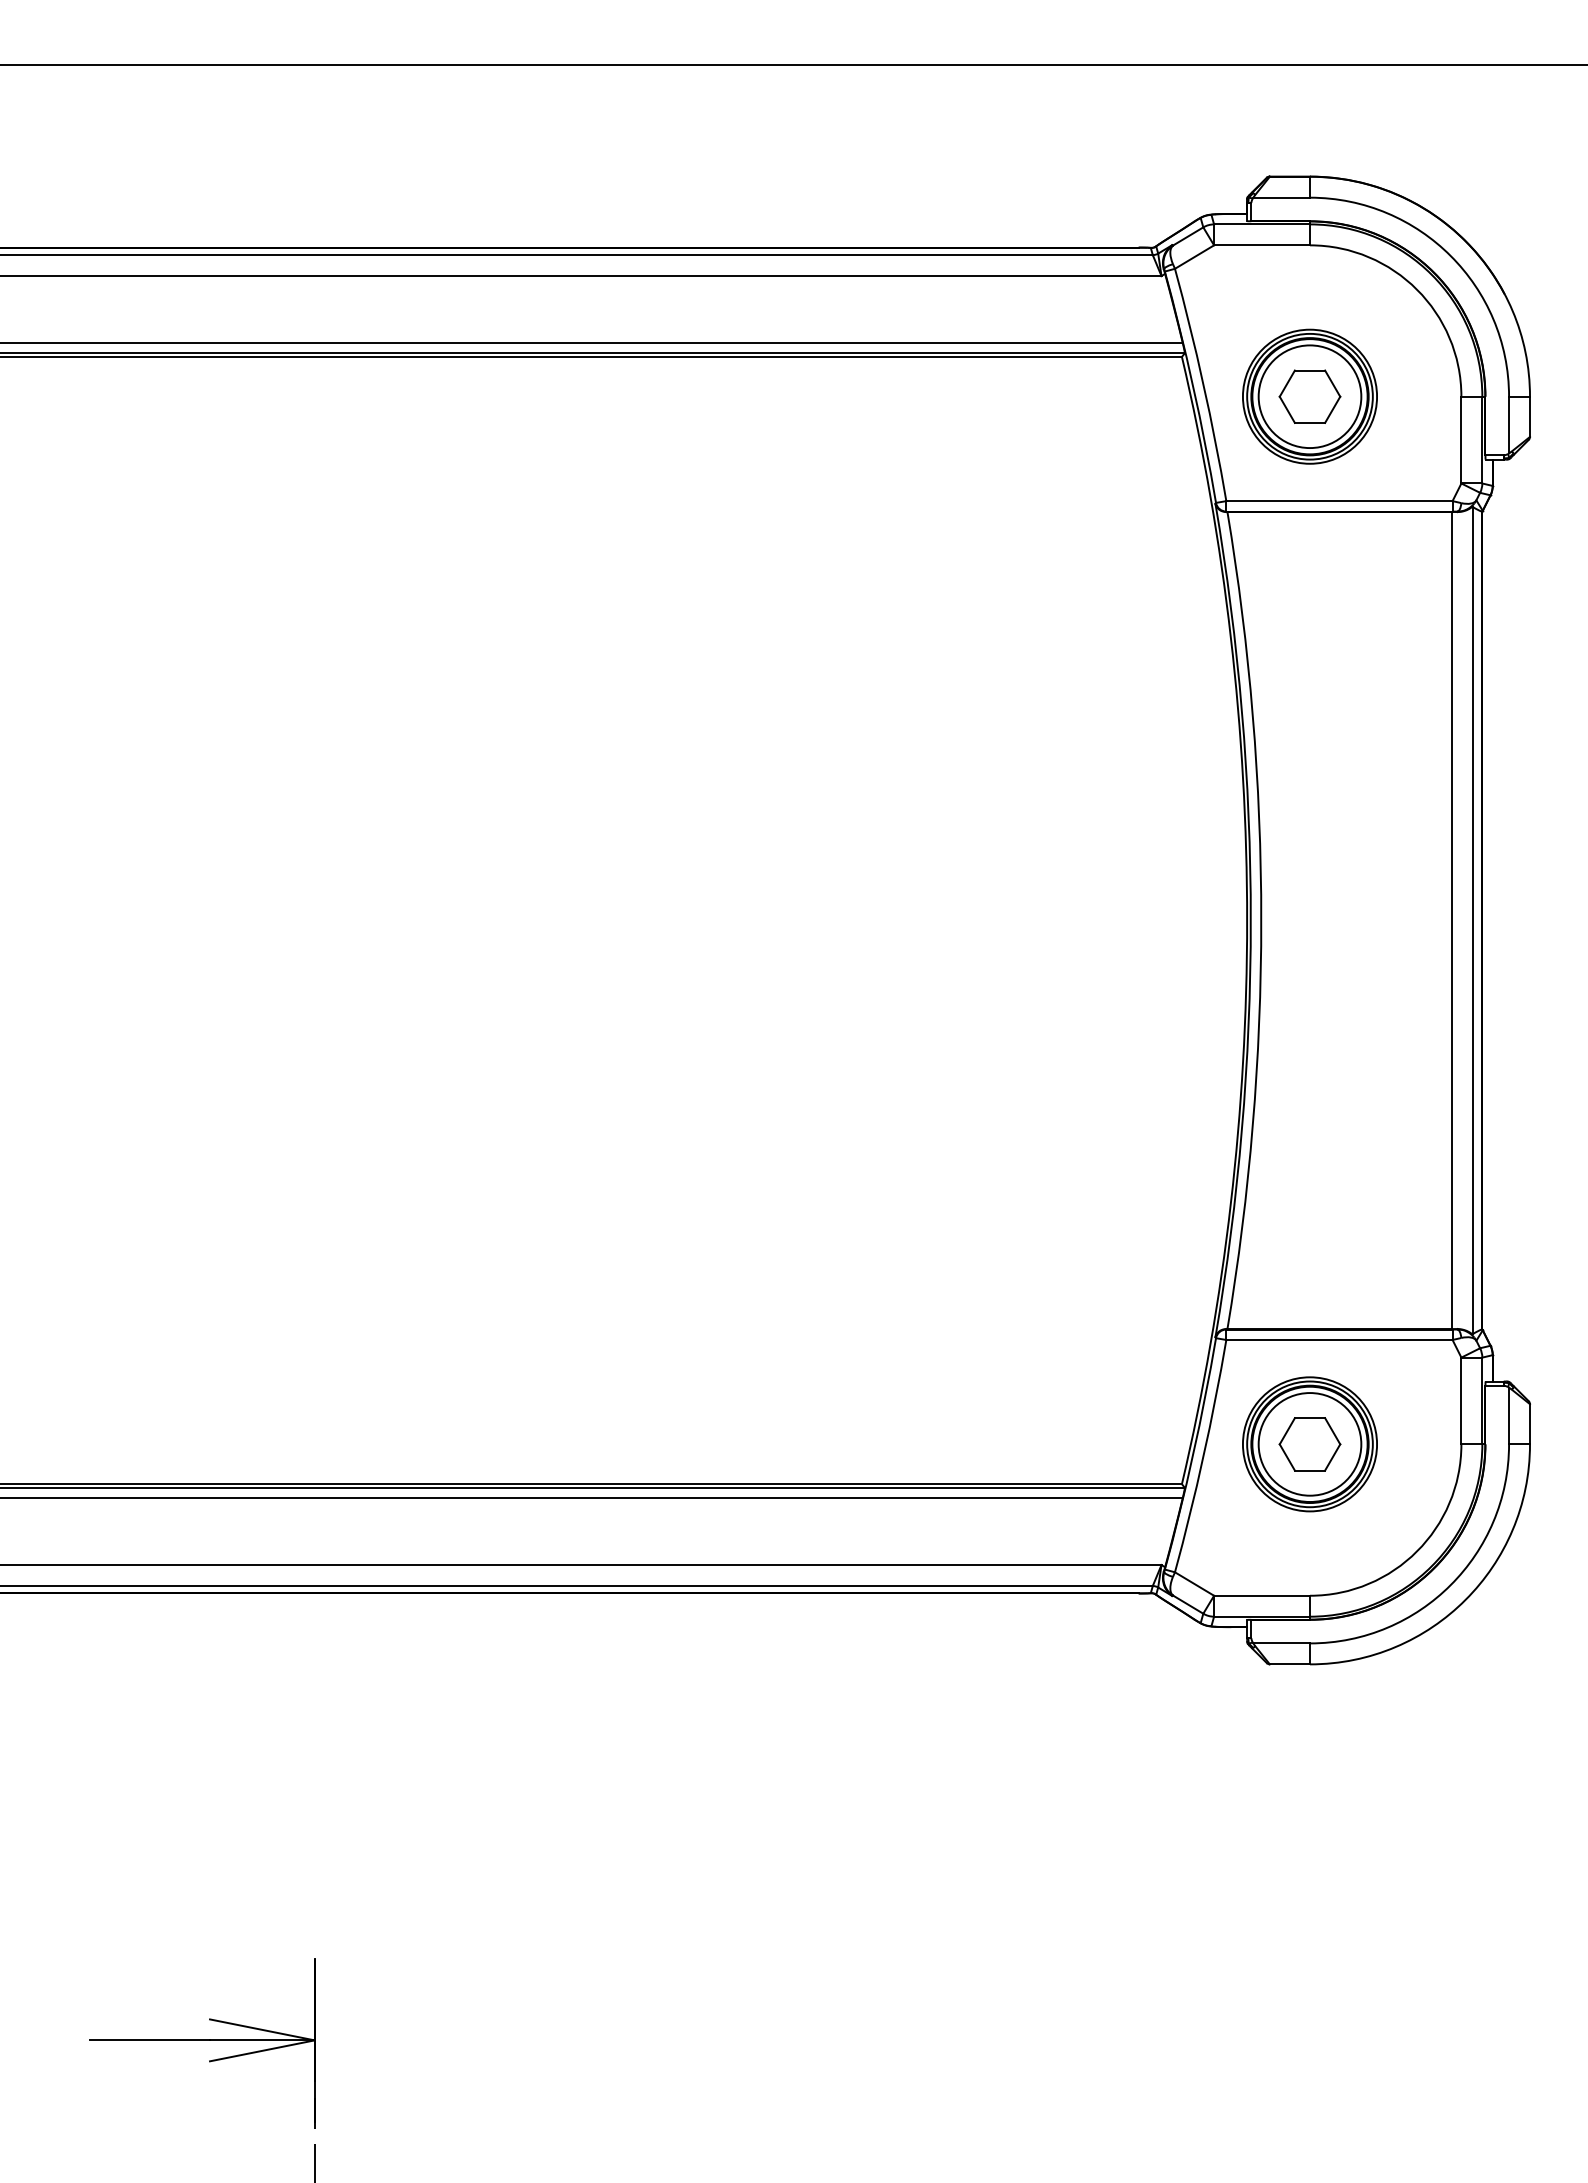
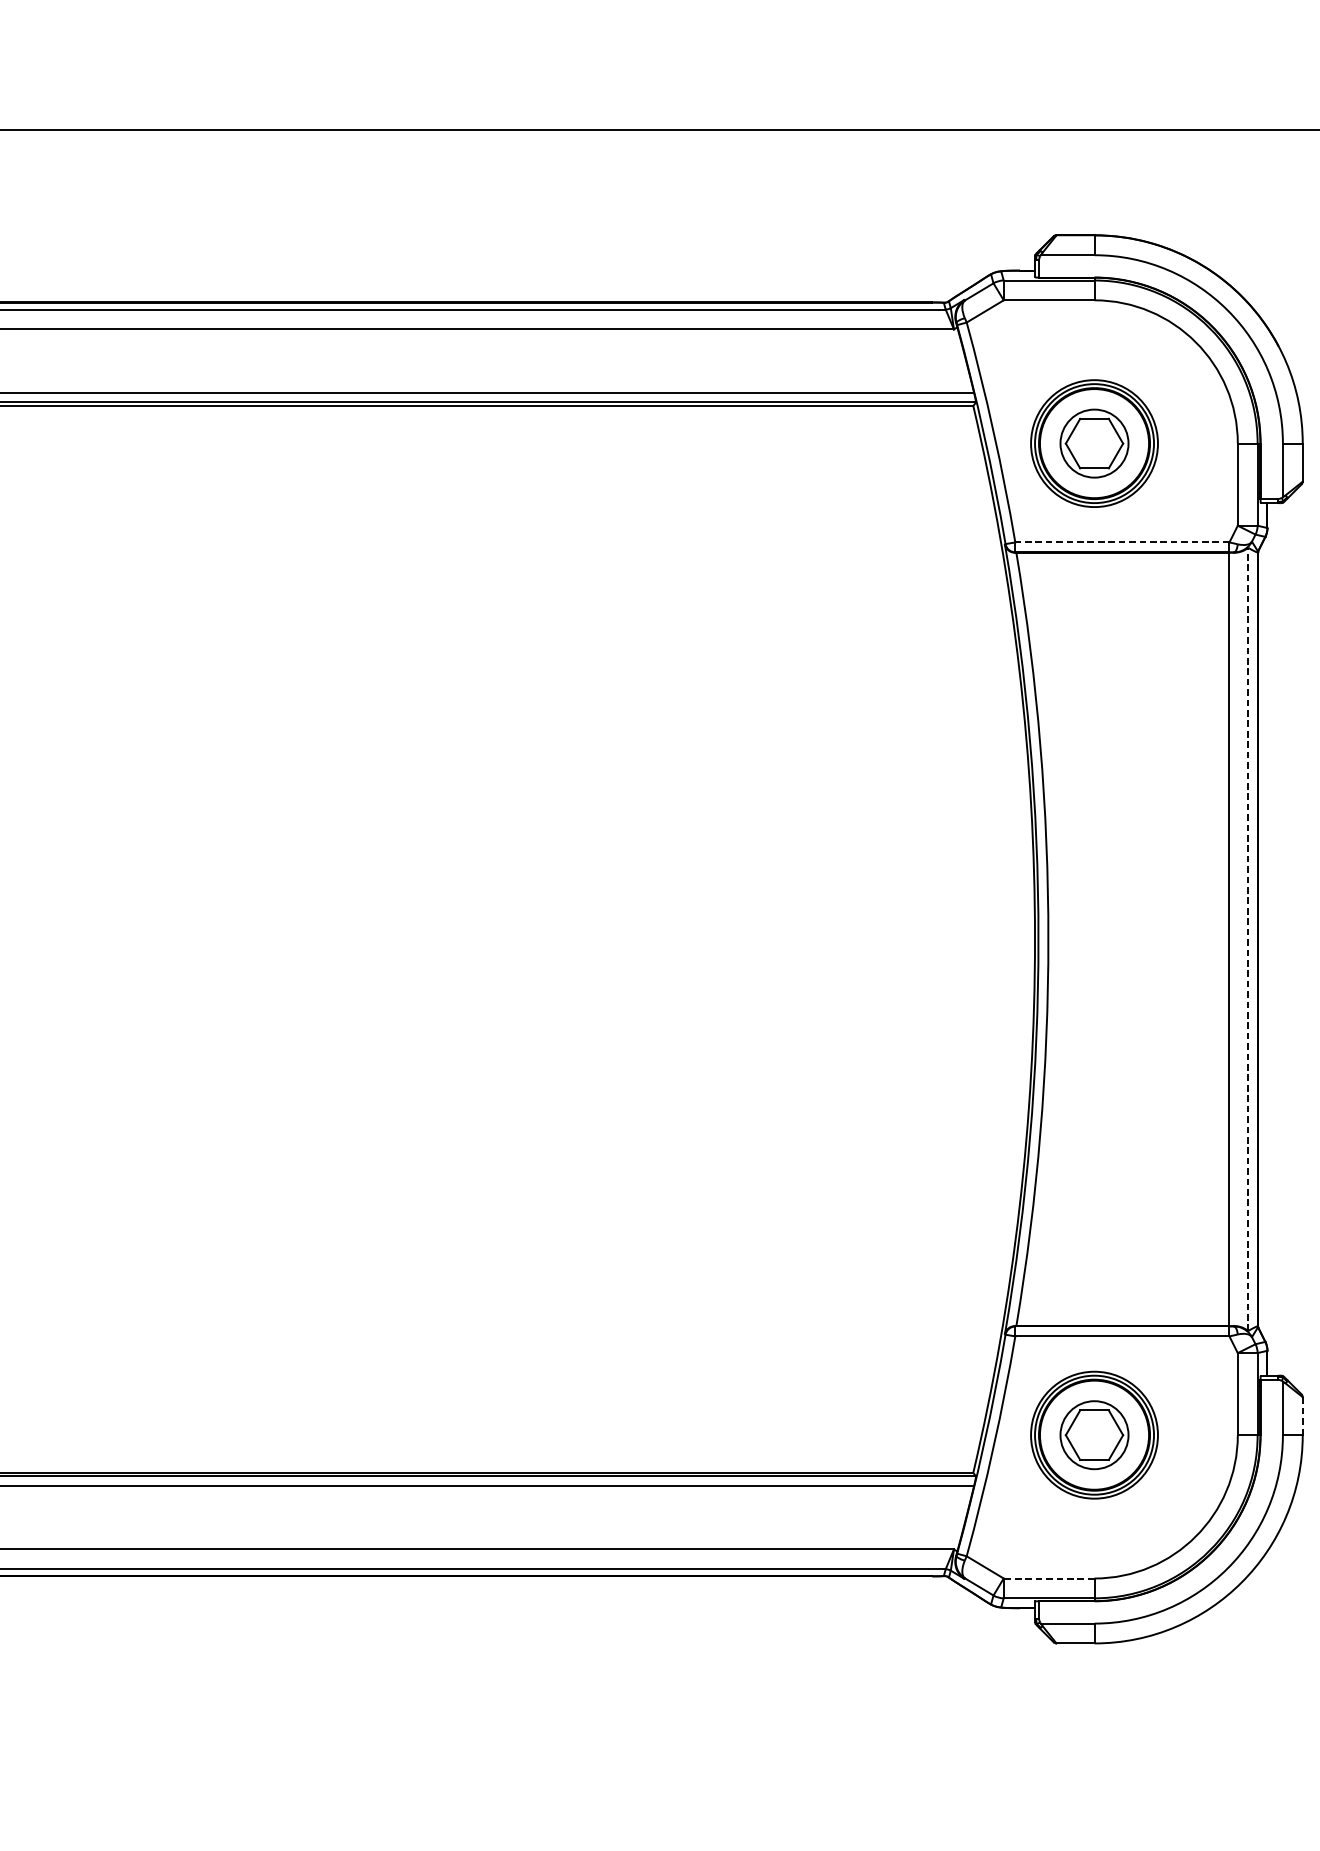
circle: (1309, 396) -> (1094, 443), size x0.7
line: (1338, 501) -> (1121, 542), solid -> dashed
line: (1472, 920) -> (1248, 939), solid -> dashed
line: (1530, 1423) -> (1303, 1415), solid -> dashed
circle: (1309, 1444) -> (1094, 1435), size x0.7
line: (1262, 1595) -> (1049, 1578), solid -> dashed

